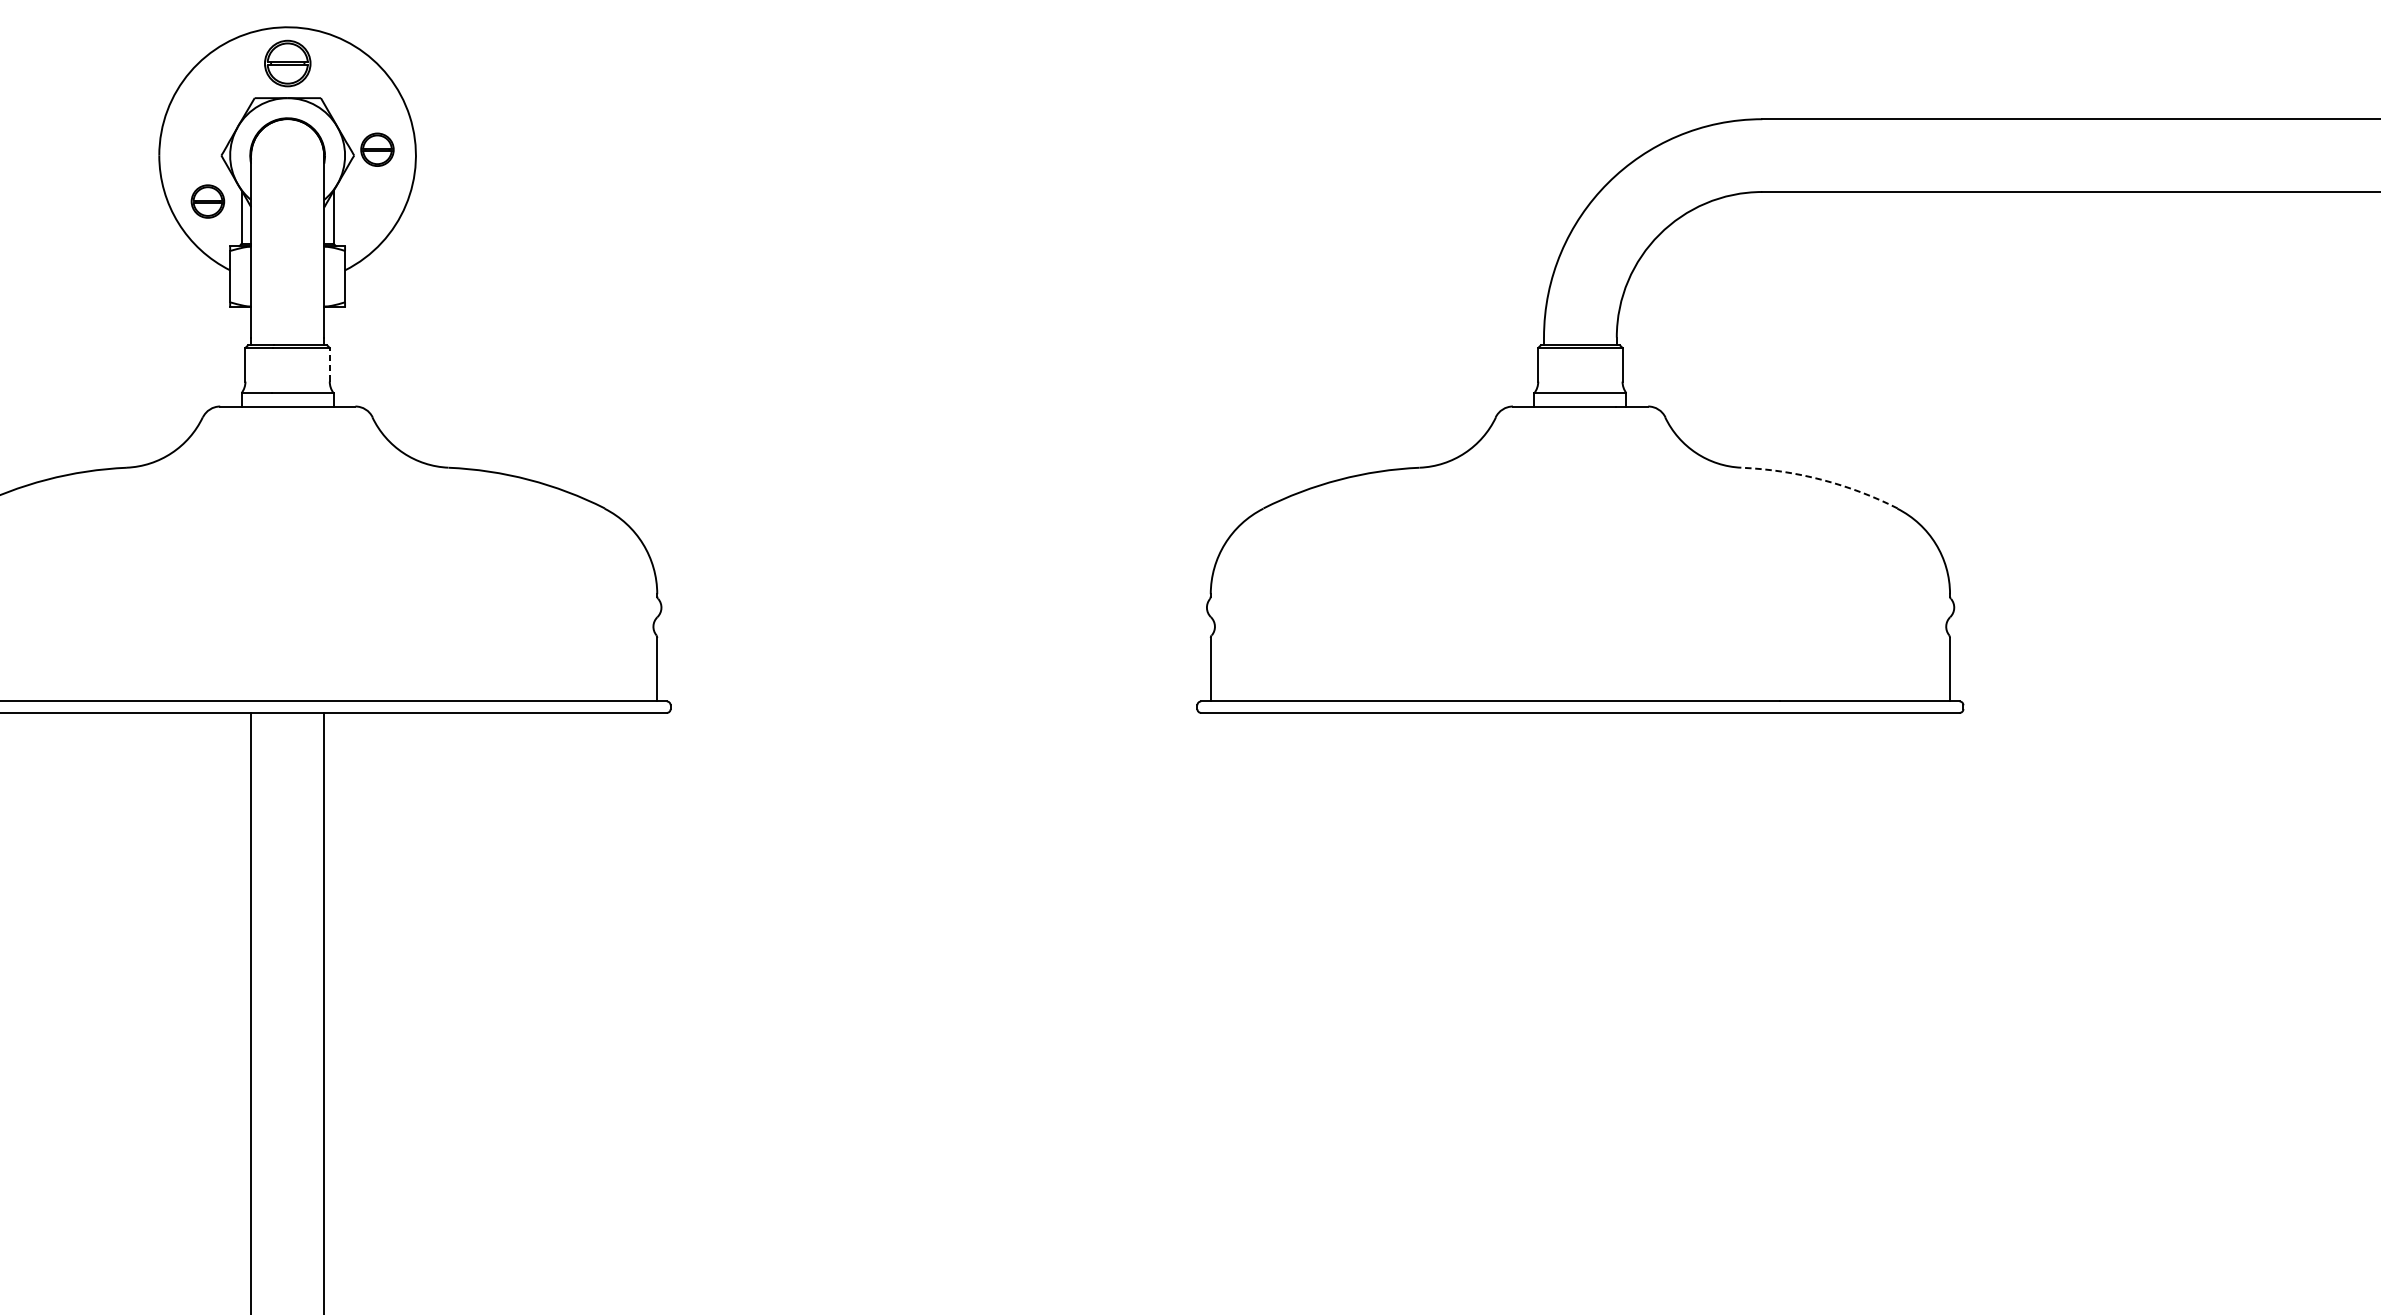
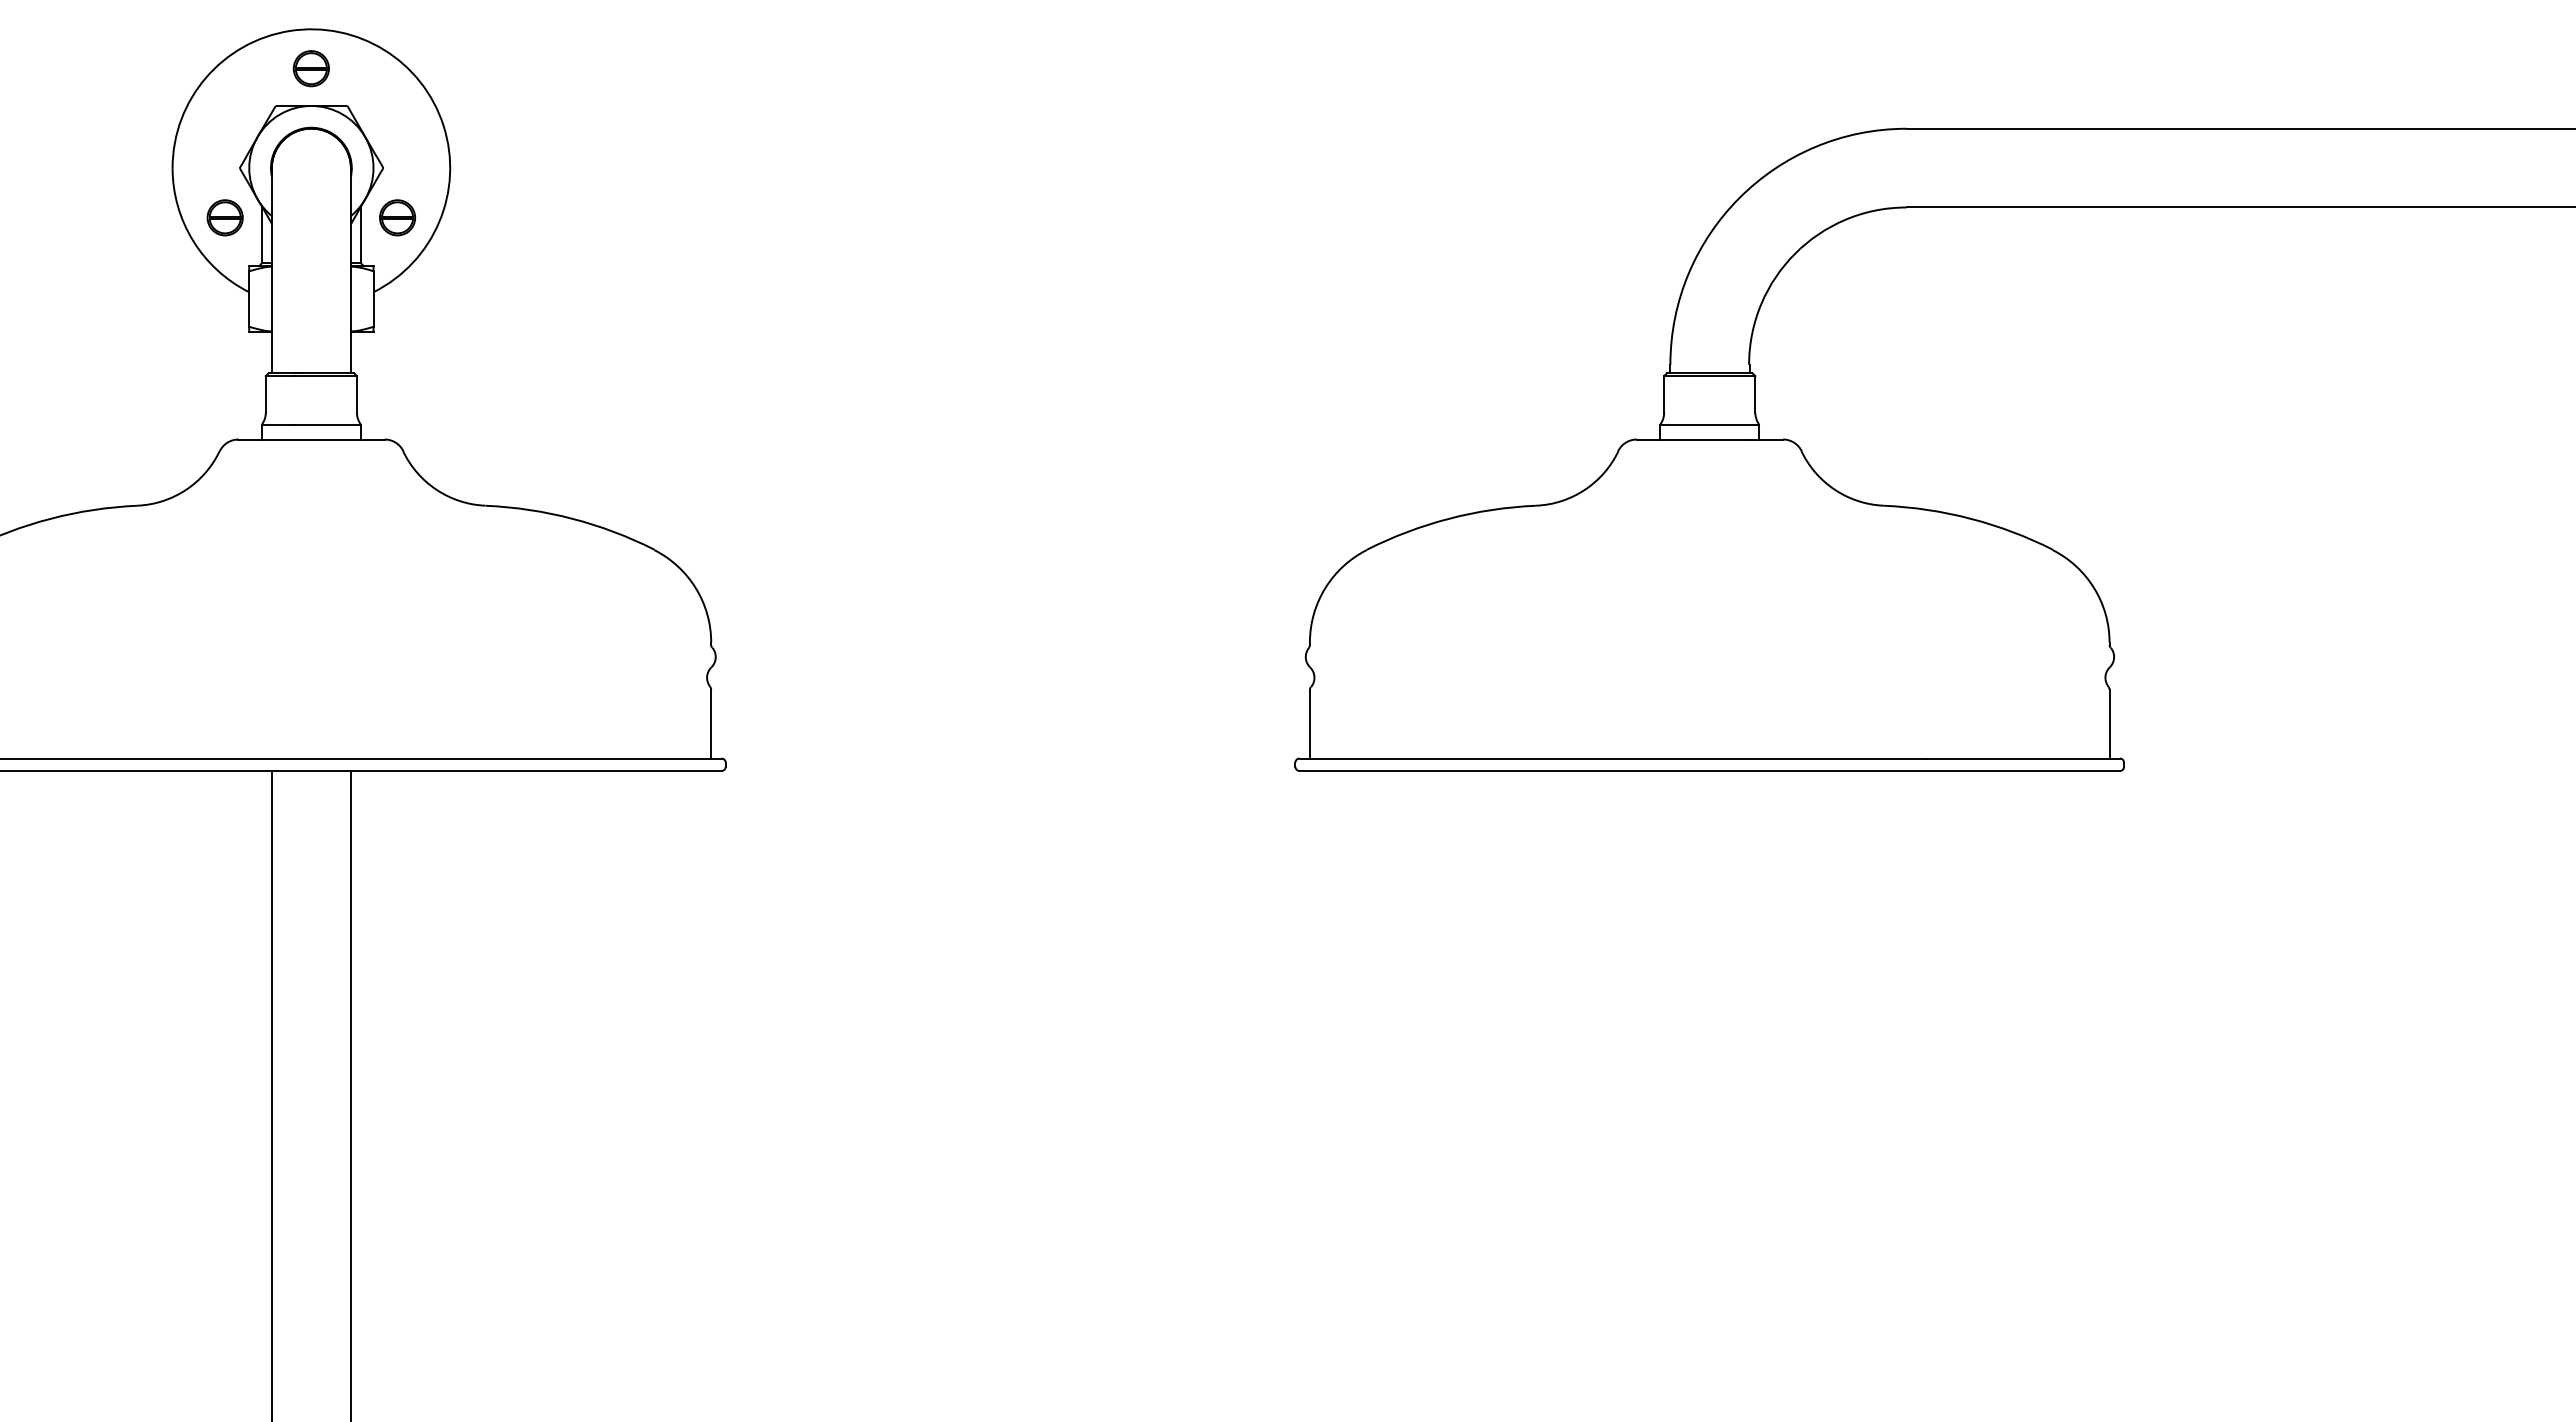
part: (286, 63) -> (310, 68), size x0.71
part: (377, 149) -> (397, 217), moved
line: (329, 363) -> (356, 393), dashed -> solid
arc: (1821, 479) -> (1970, 518), dashed -> solid

